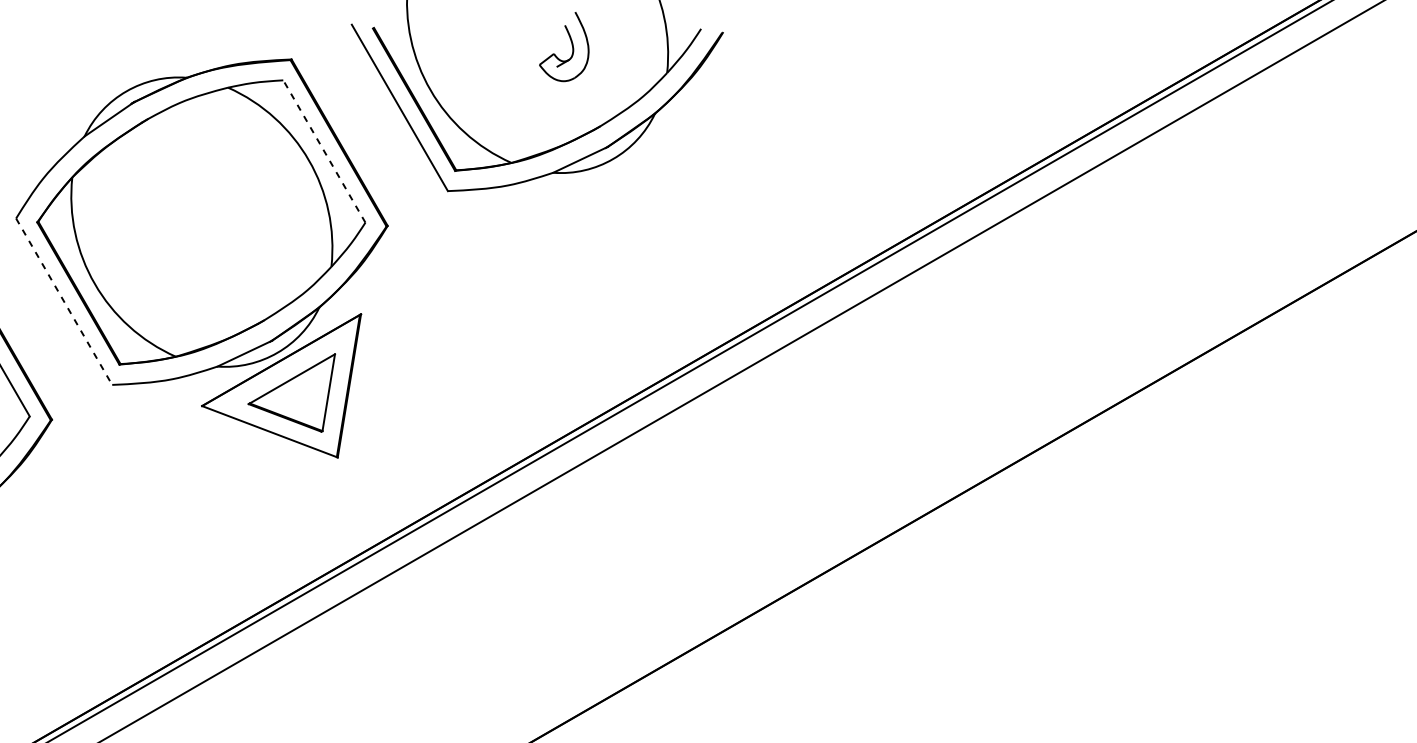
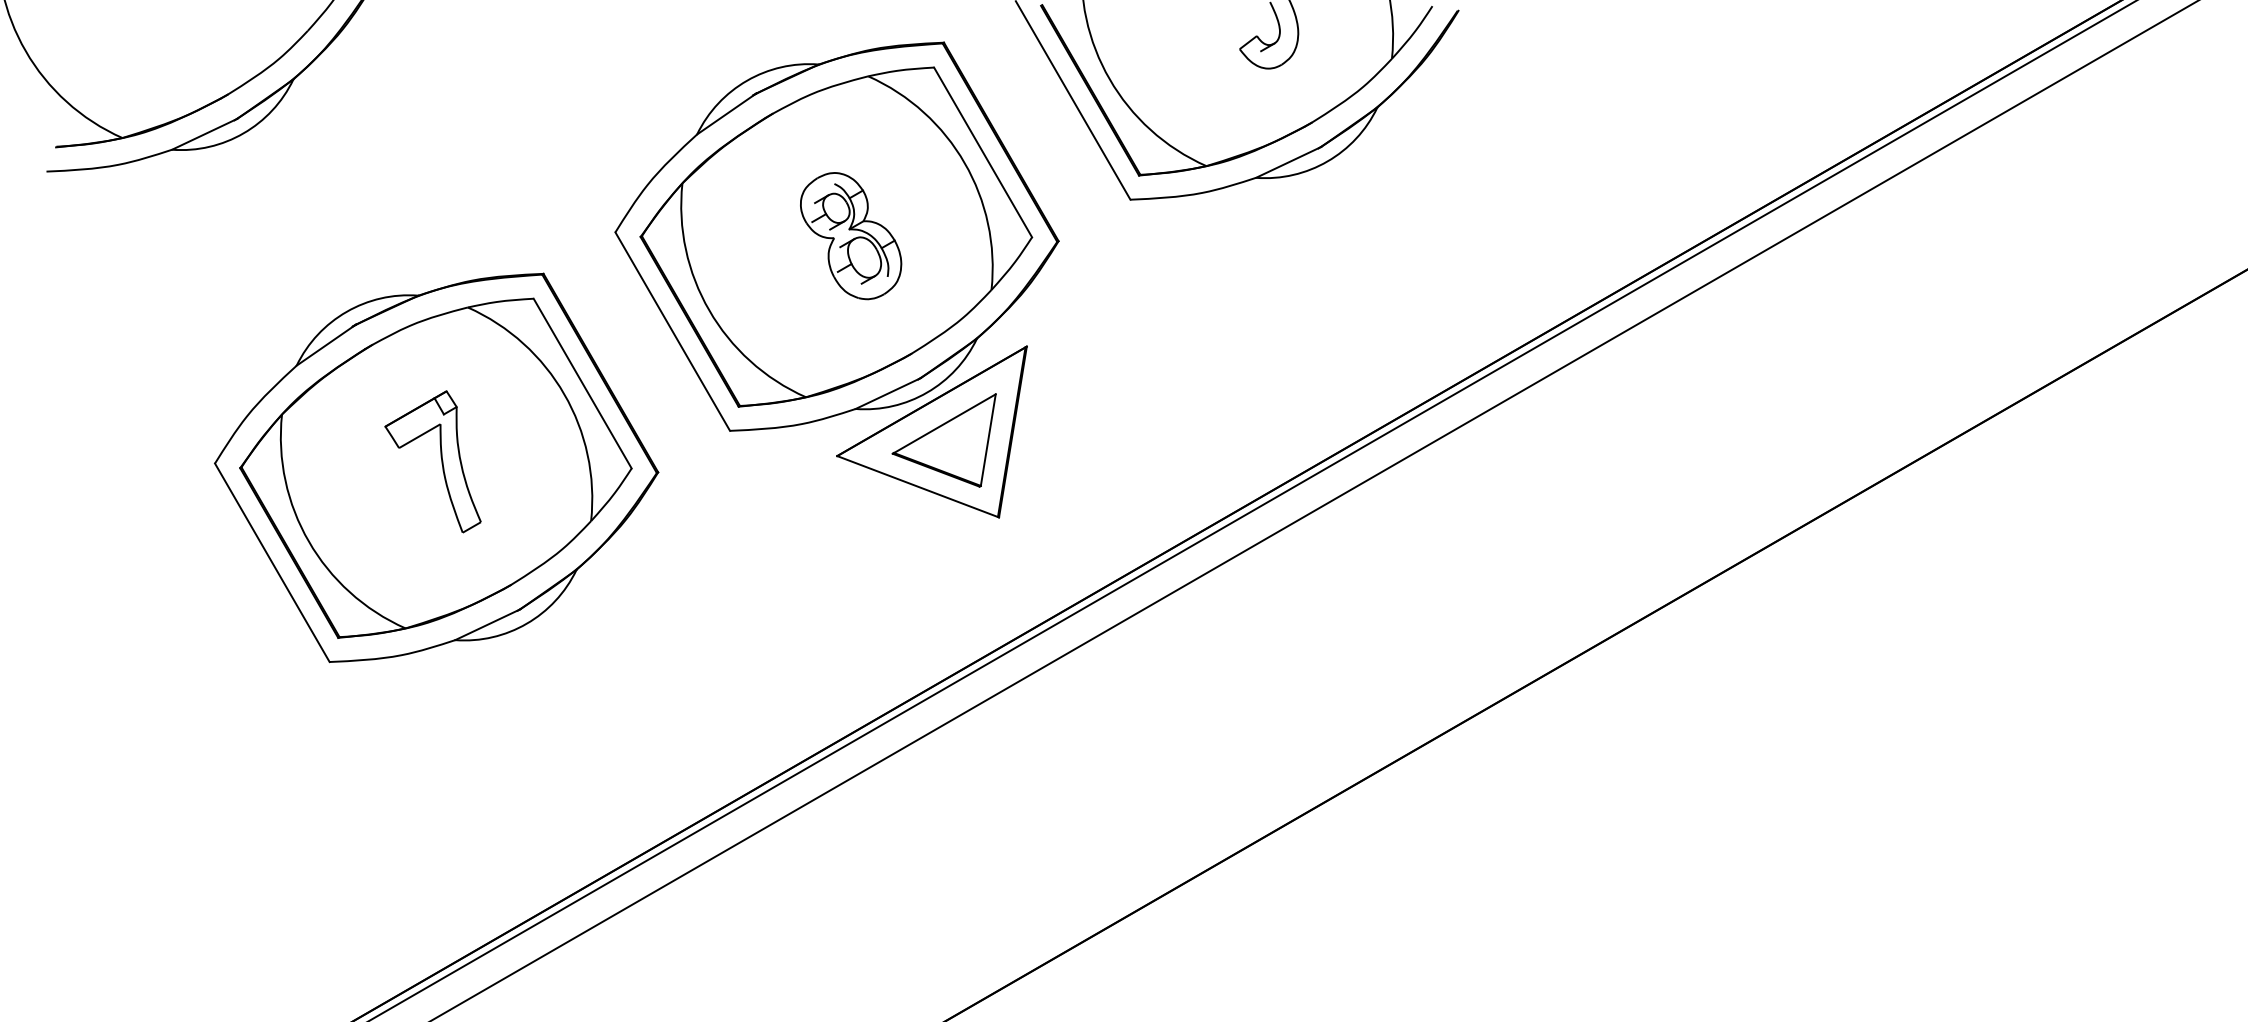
line: (324, 151) -> (983, 152), dashed -> solid
part: (214, 221) -> (851, 236), added
line: (63, 301) -> (672, 331), dashed -> solid

